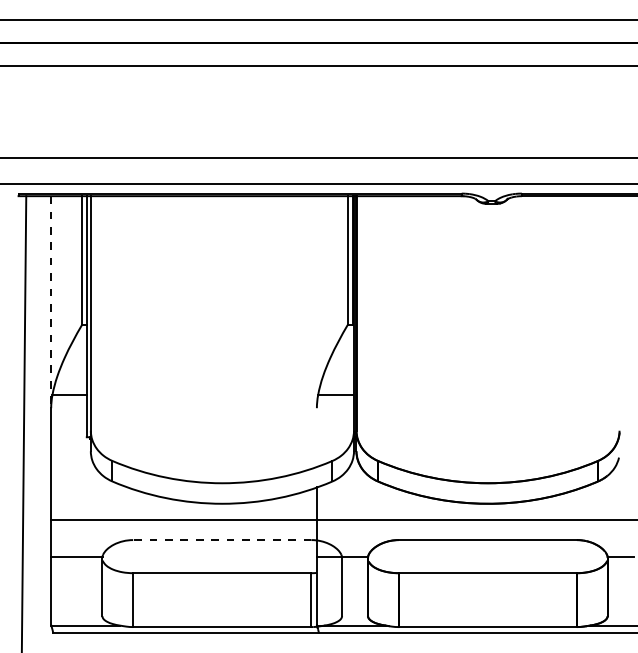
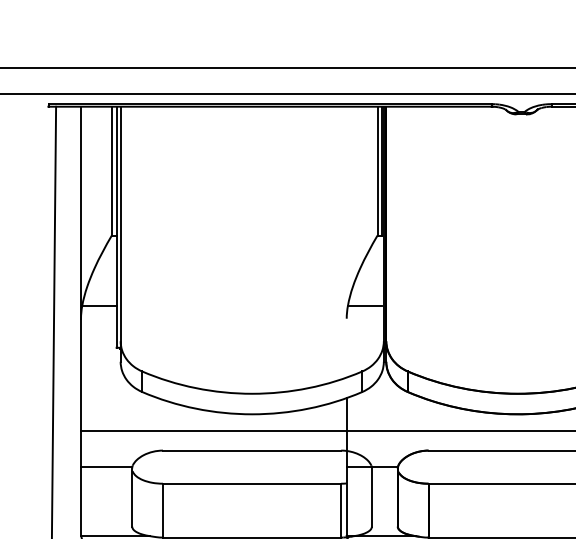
line: (51, 302) -> (81, 213), dashed -> solid
line: (221, 540) -> (251, 451), dashed -> solid

